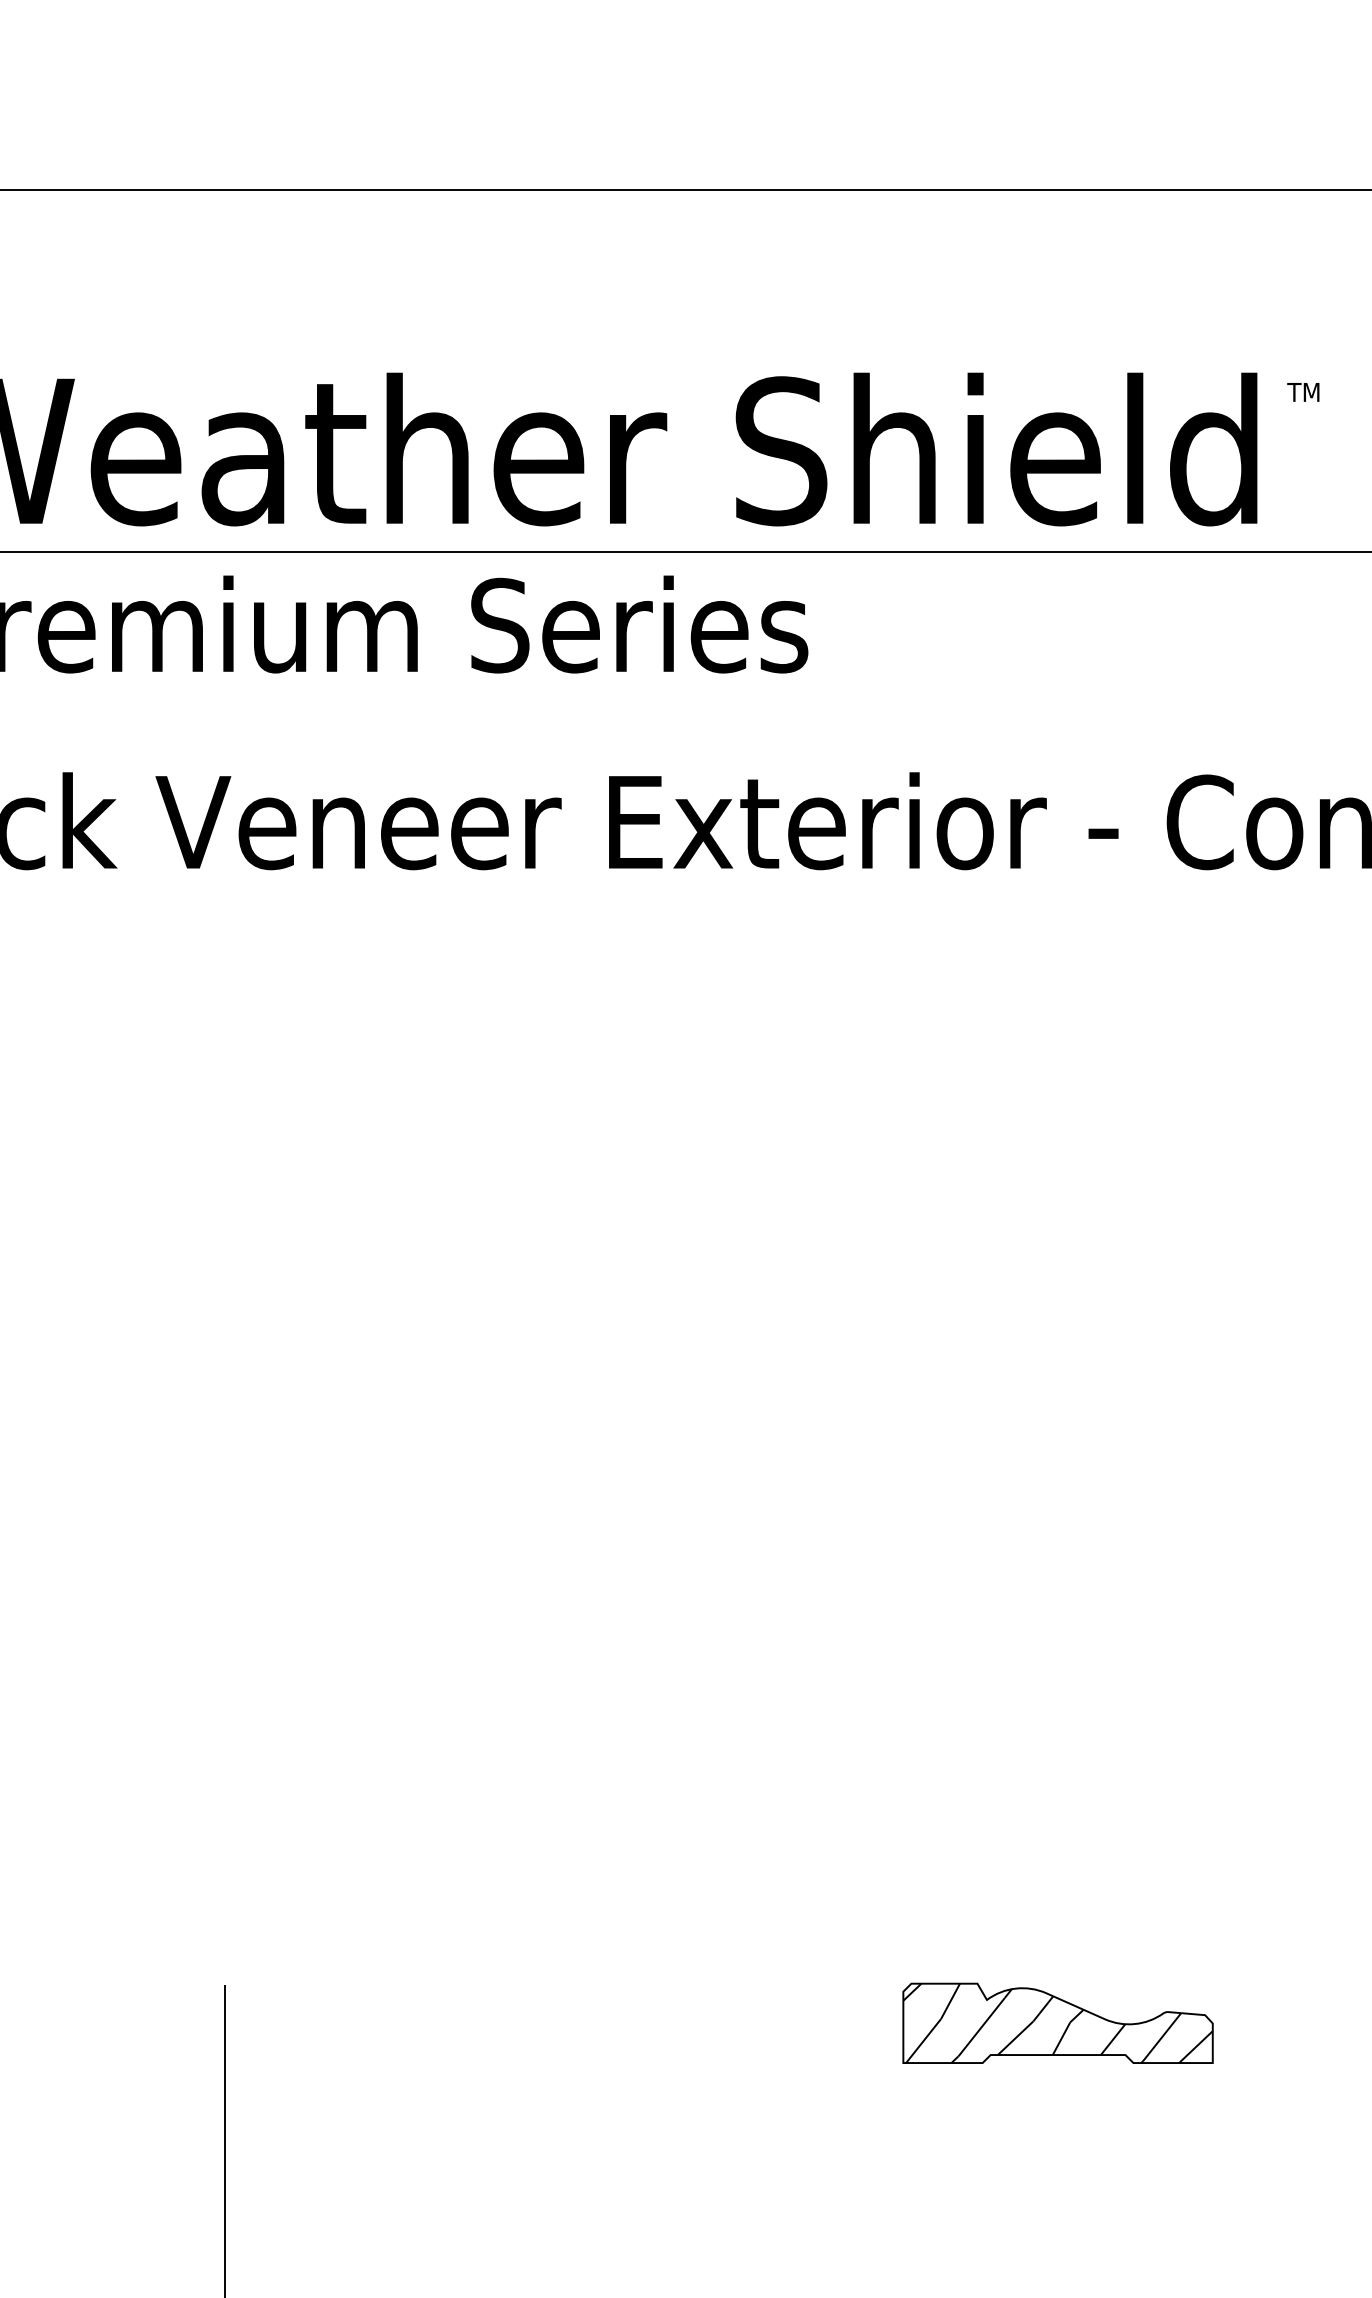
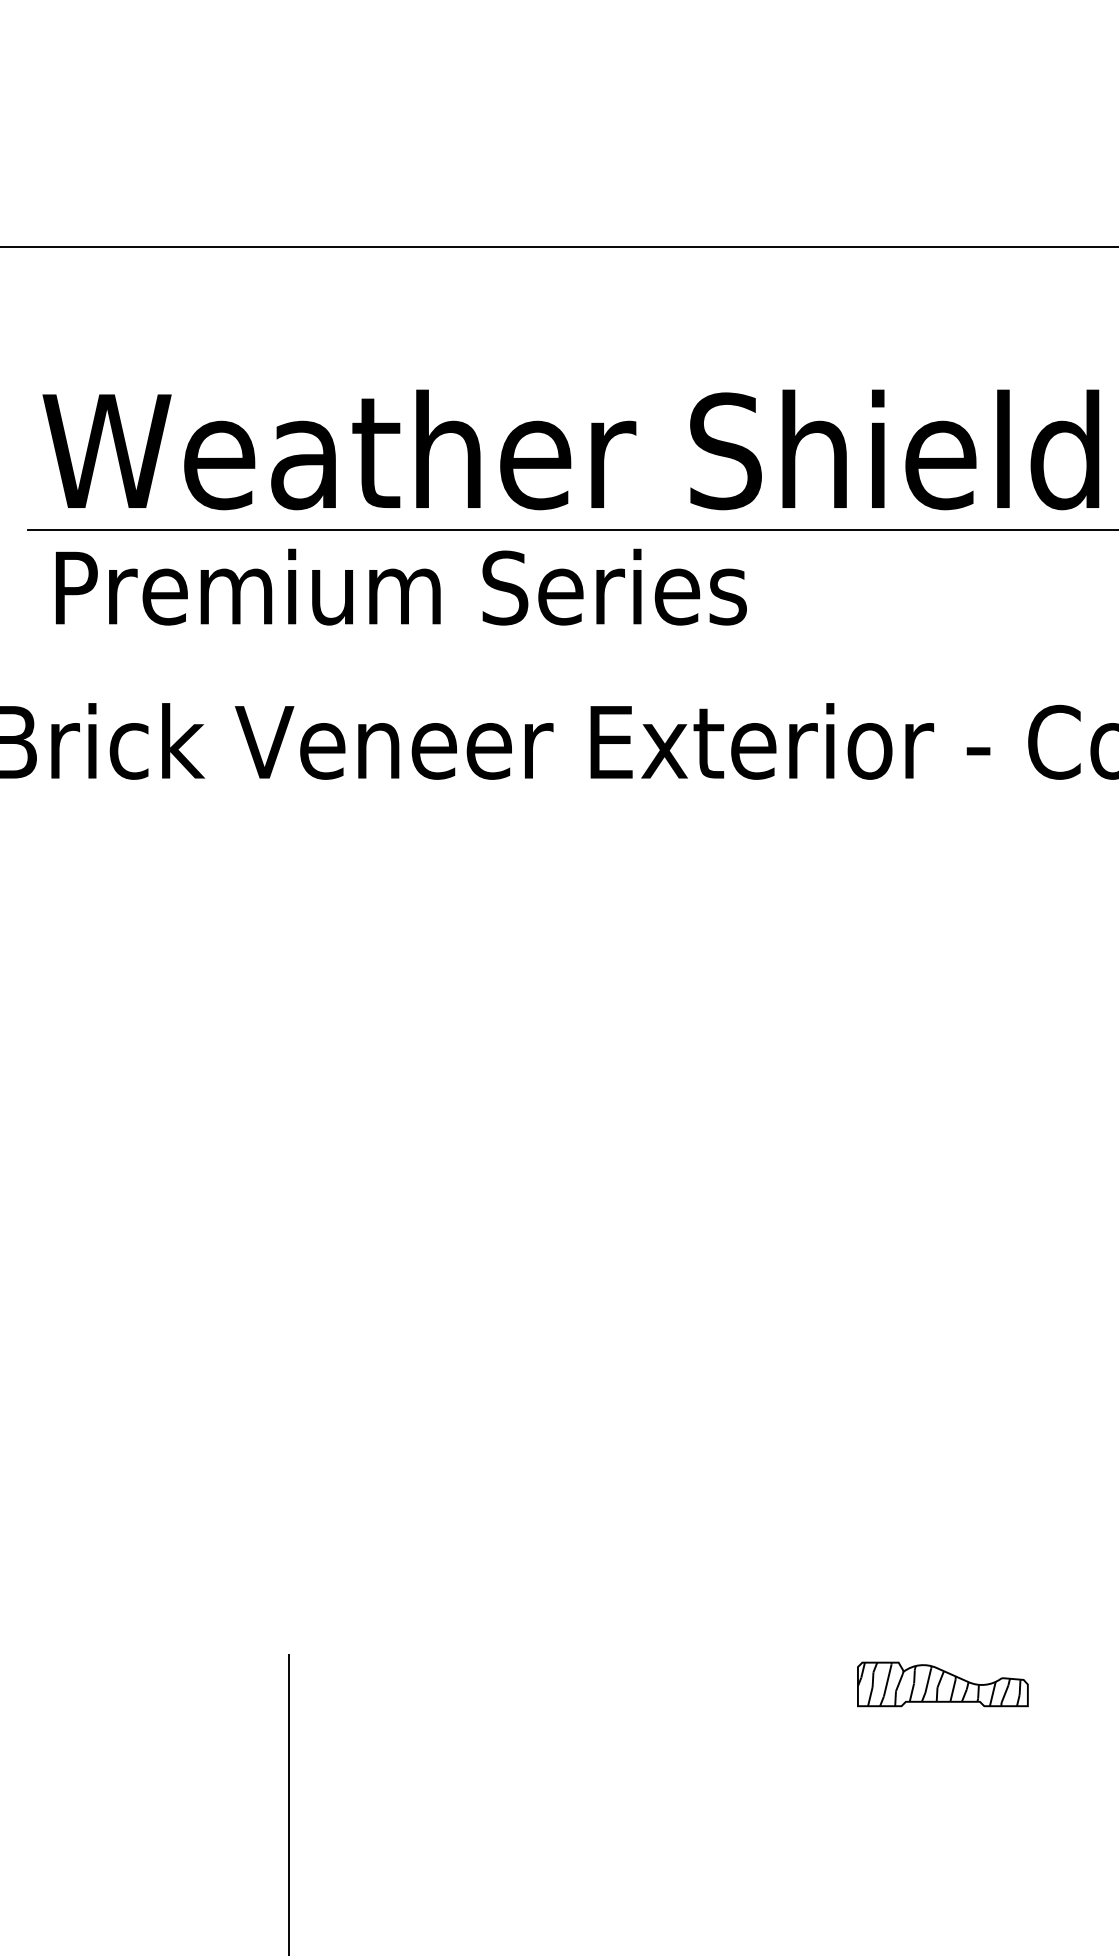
part: (1057, 2023) -> (942, 1684), size x0.7

